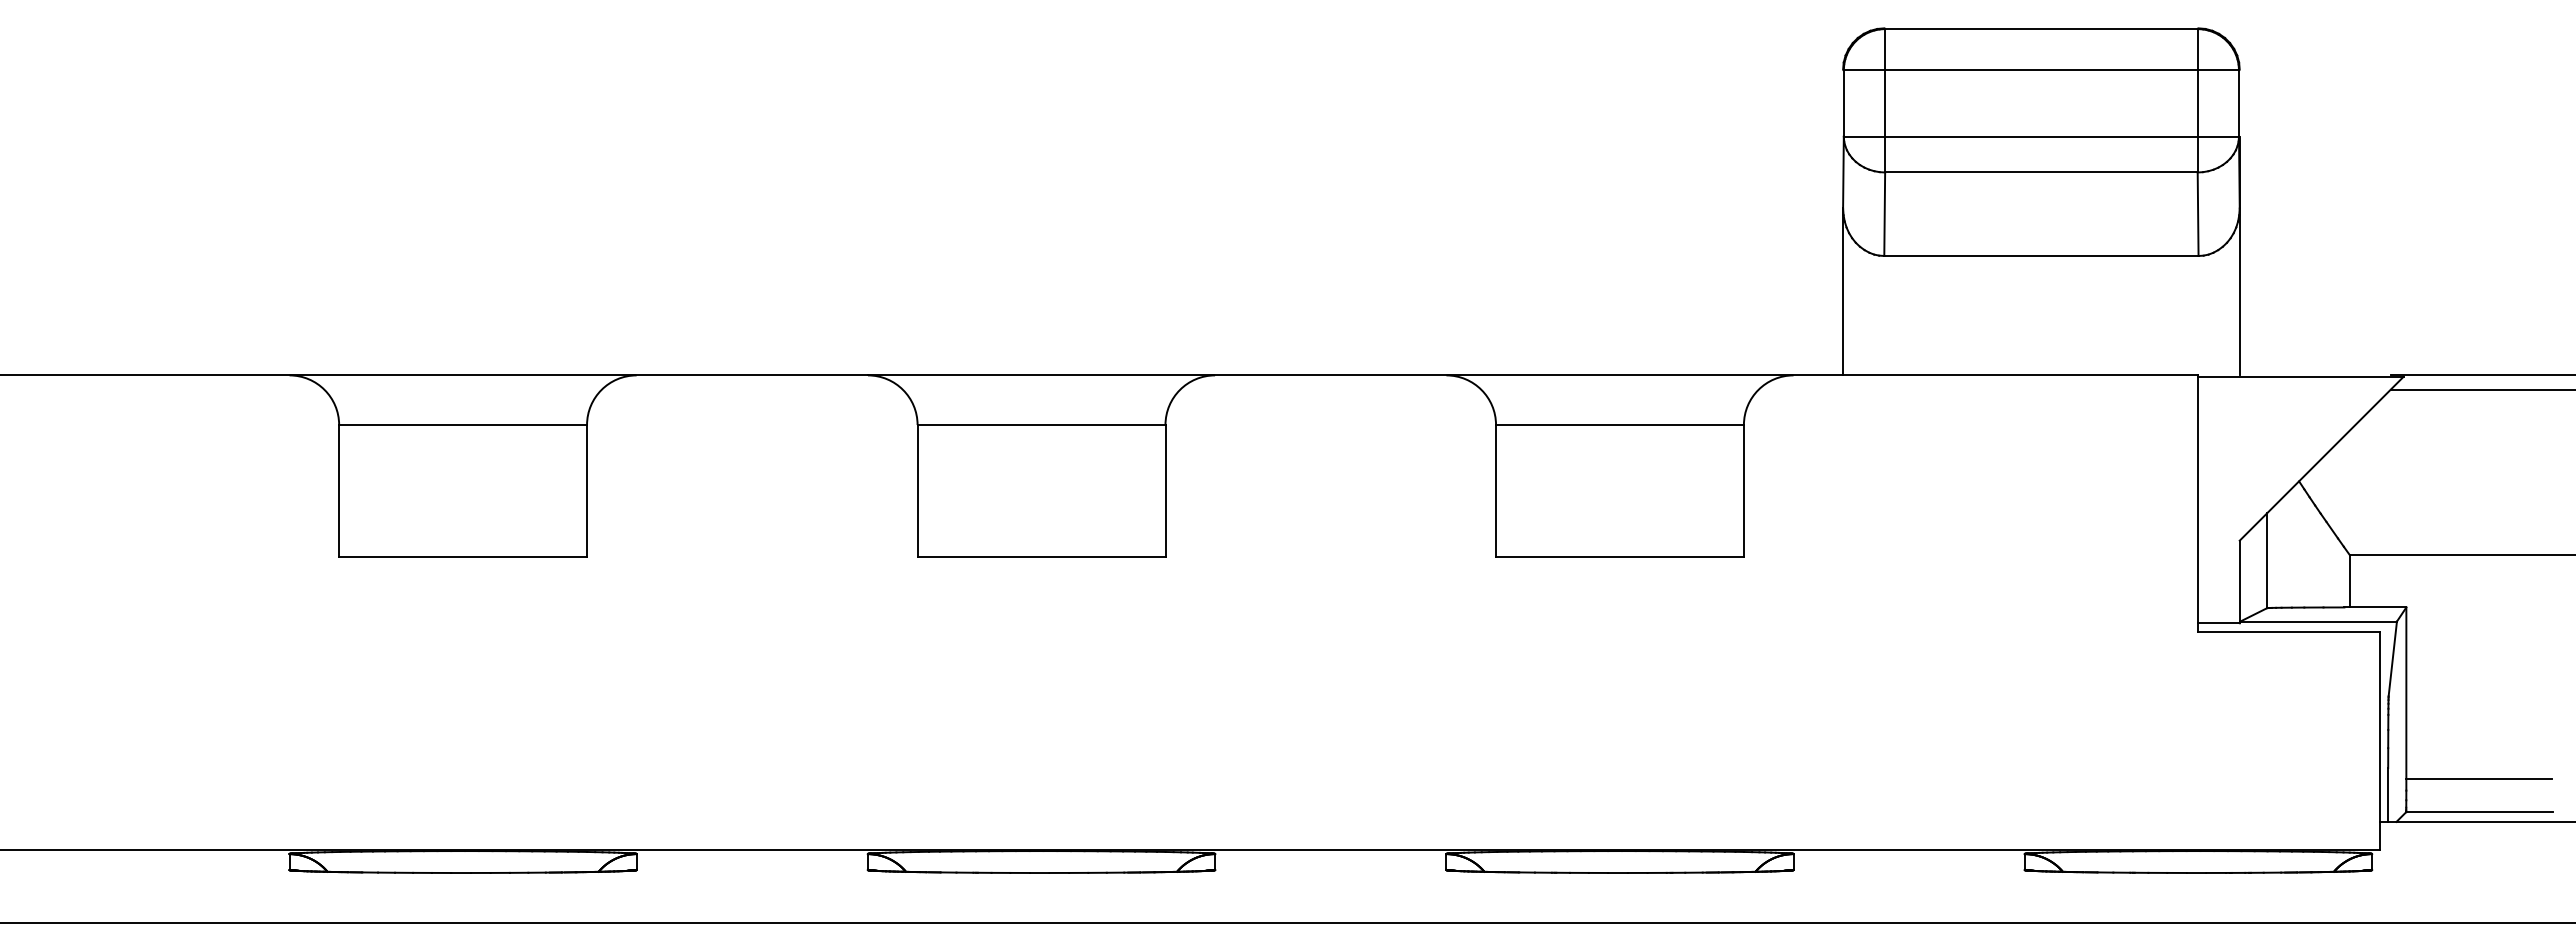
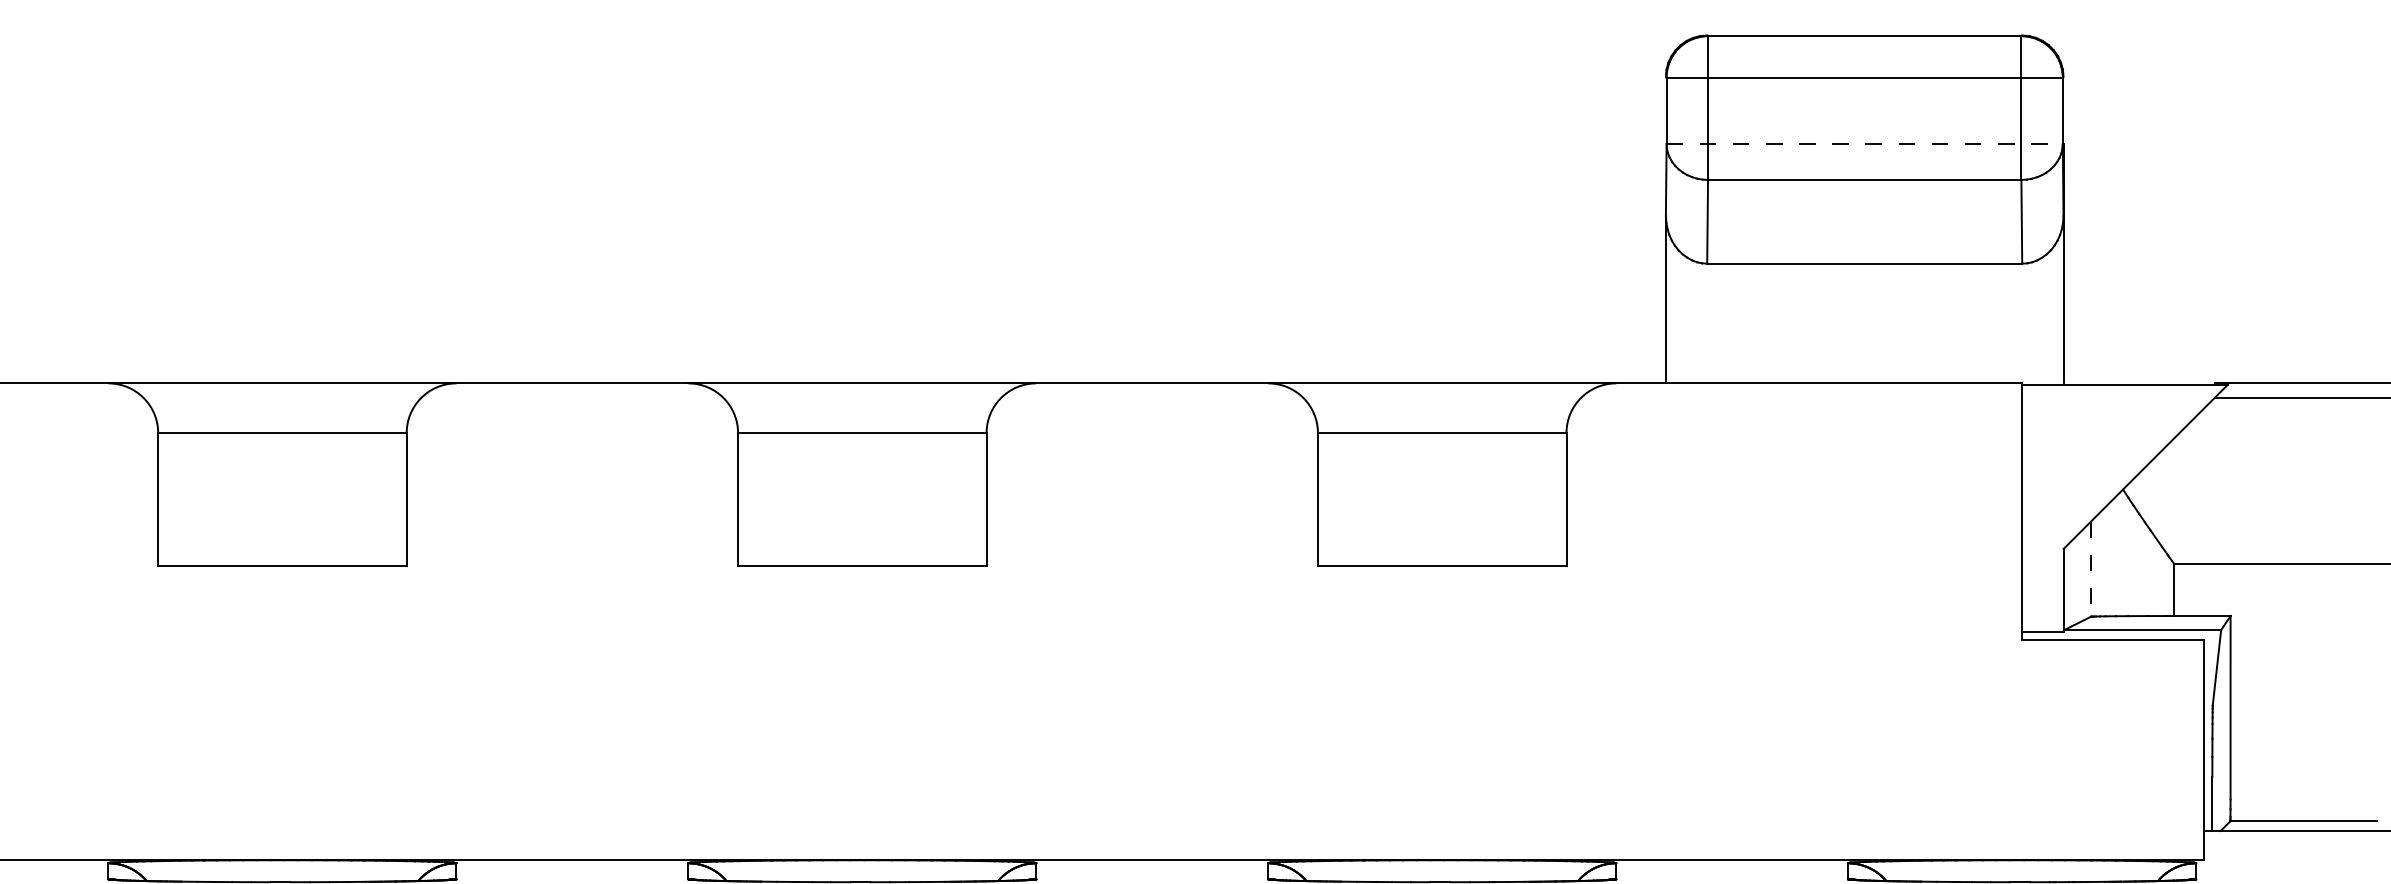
line: (2041, 136) -> (1864, 143), solid -> dashed
line: (2267, 561) -> (2091, 569), solid -> dashed
line: (2479, 779) -> (2303, 788), removed

